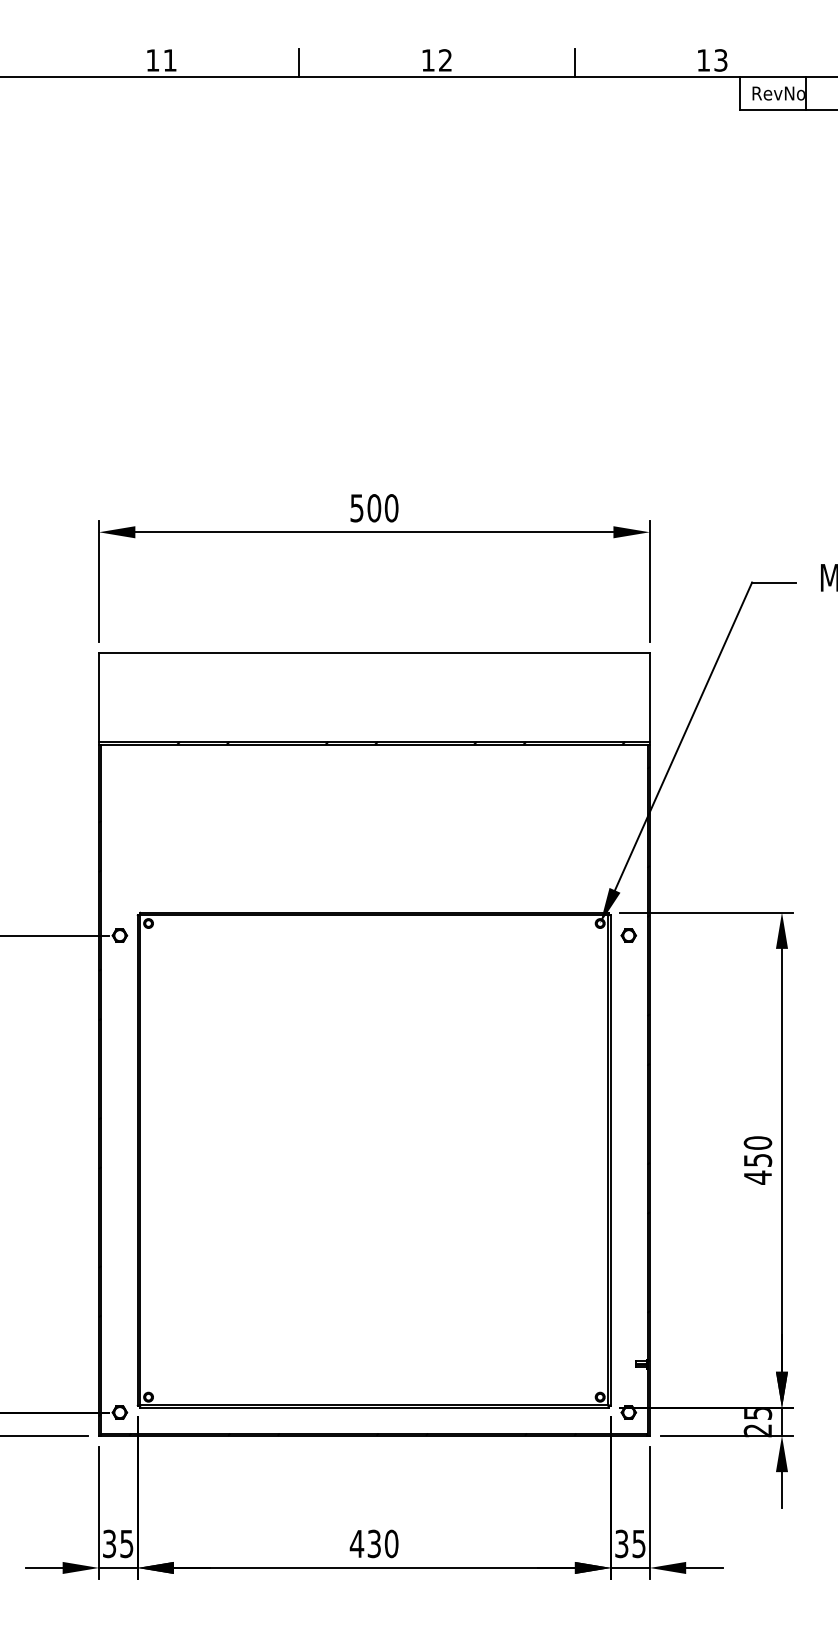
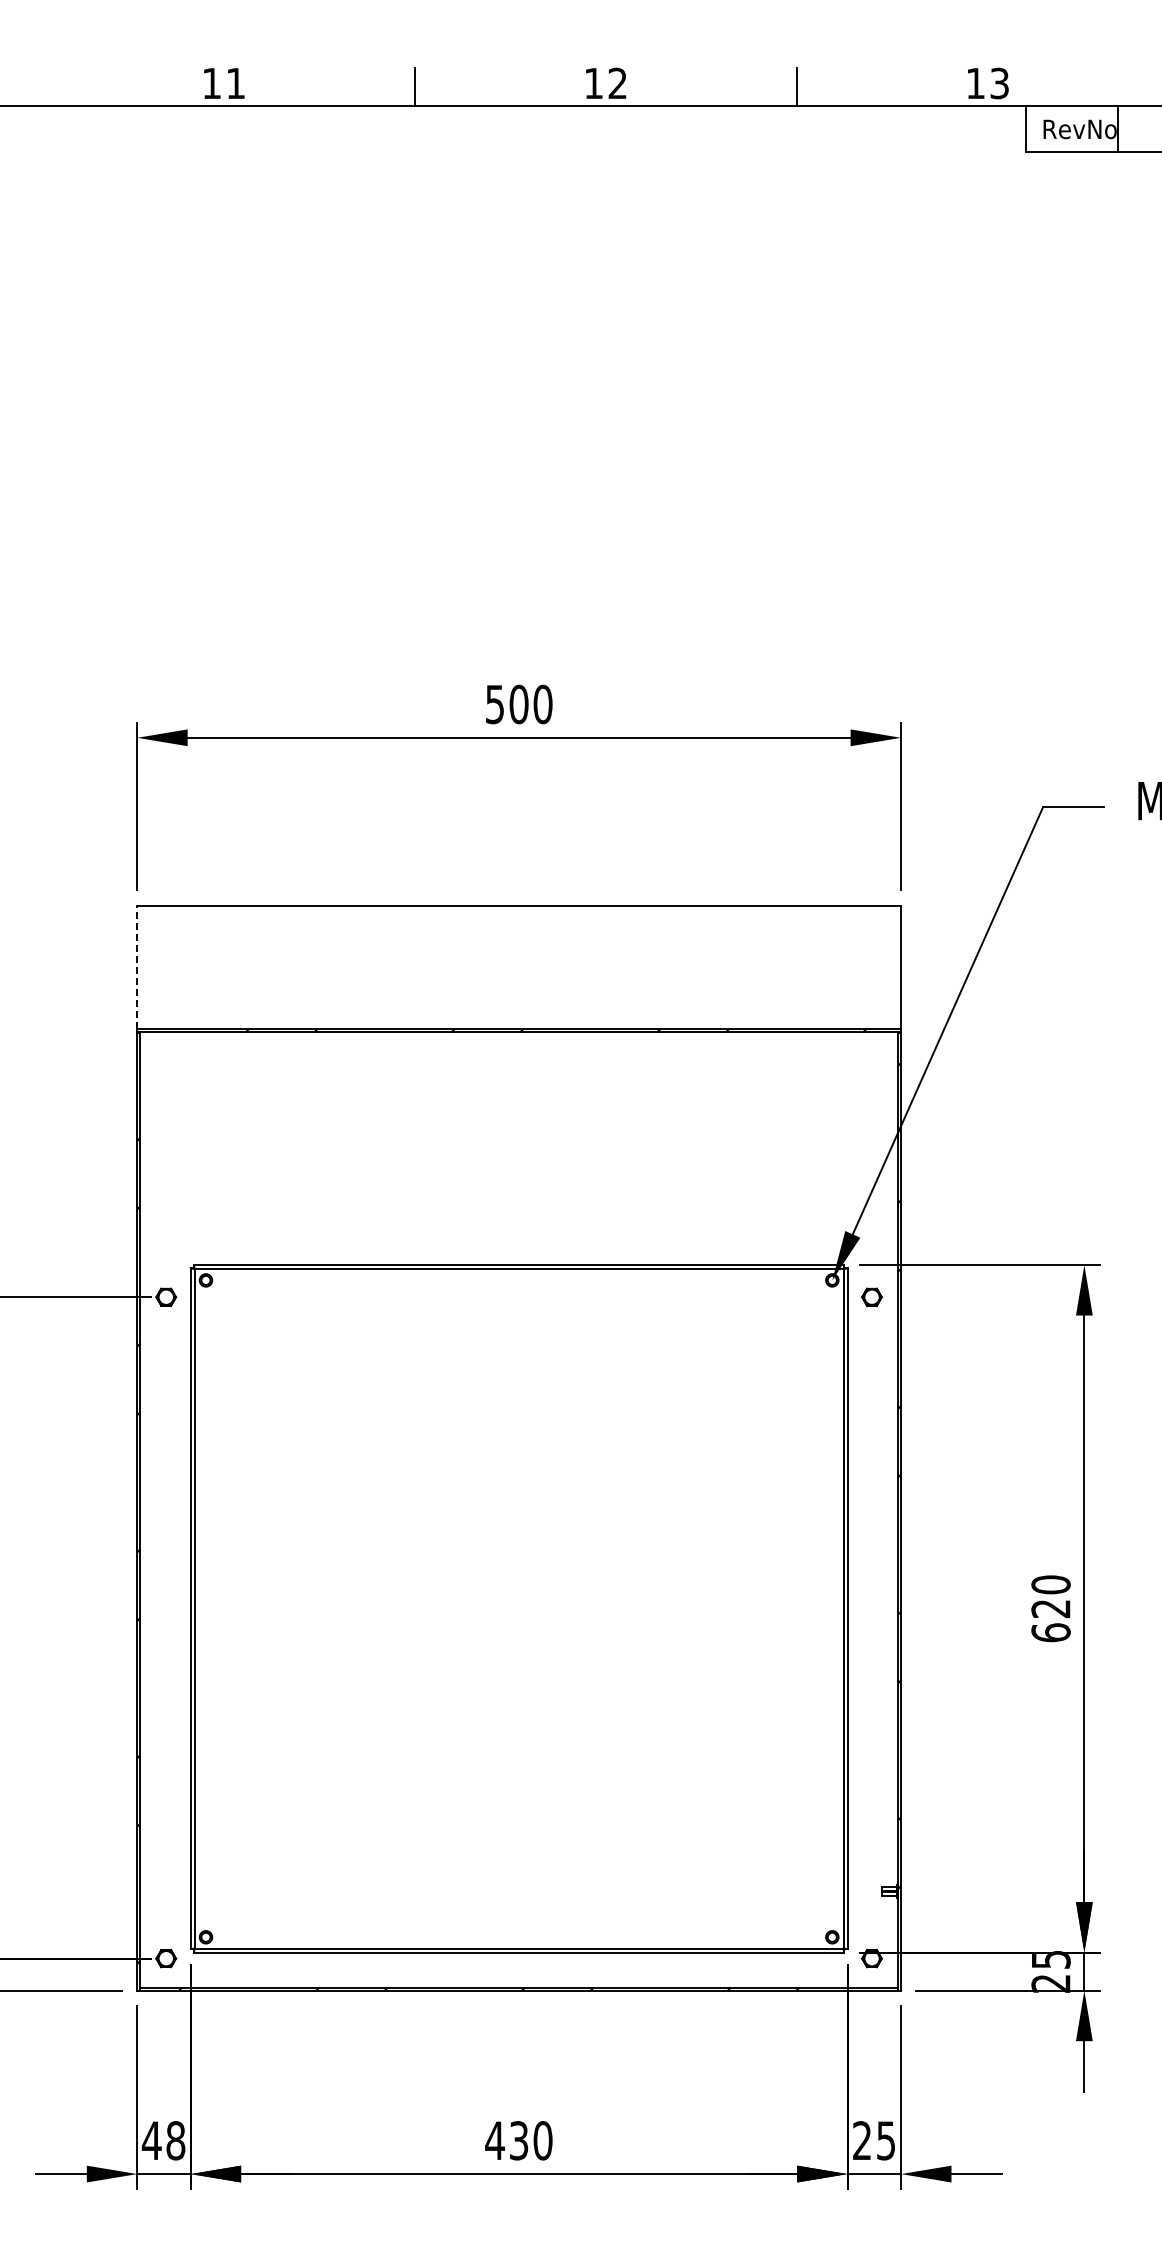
line: (99, 697) -> (137, 966), solid -> dashed
text: (757, 1169) -> (1050, 1621), 450 -> 620
text: (117, 1543) -> (163, 2140), 35 -> 48
text: (621, 1543) -> (862, 2140), 35 -> 25

